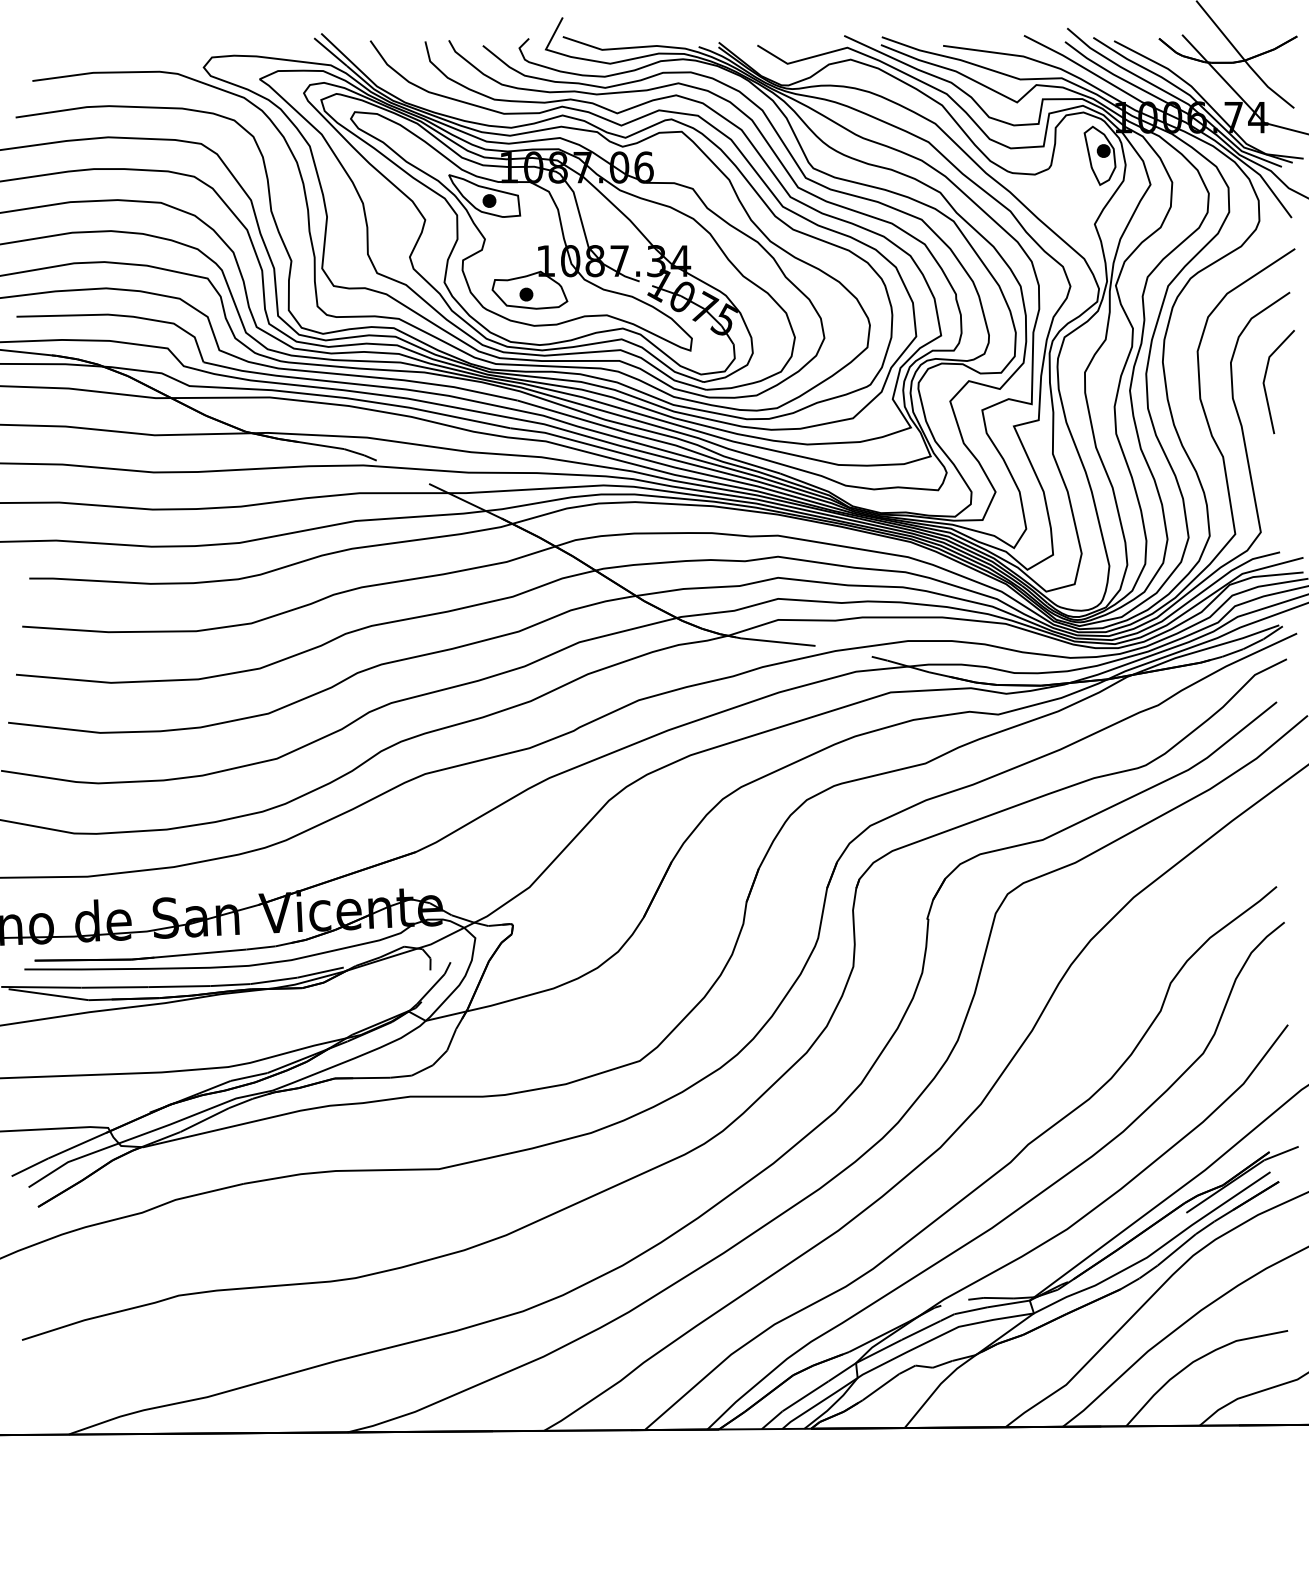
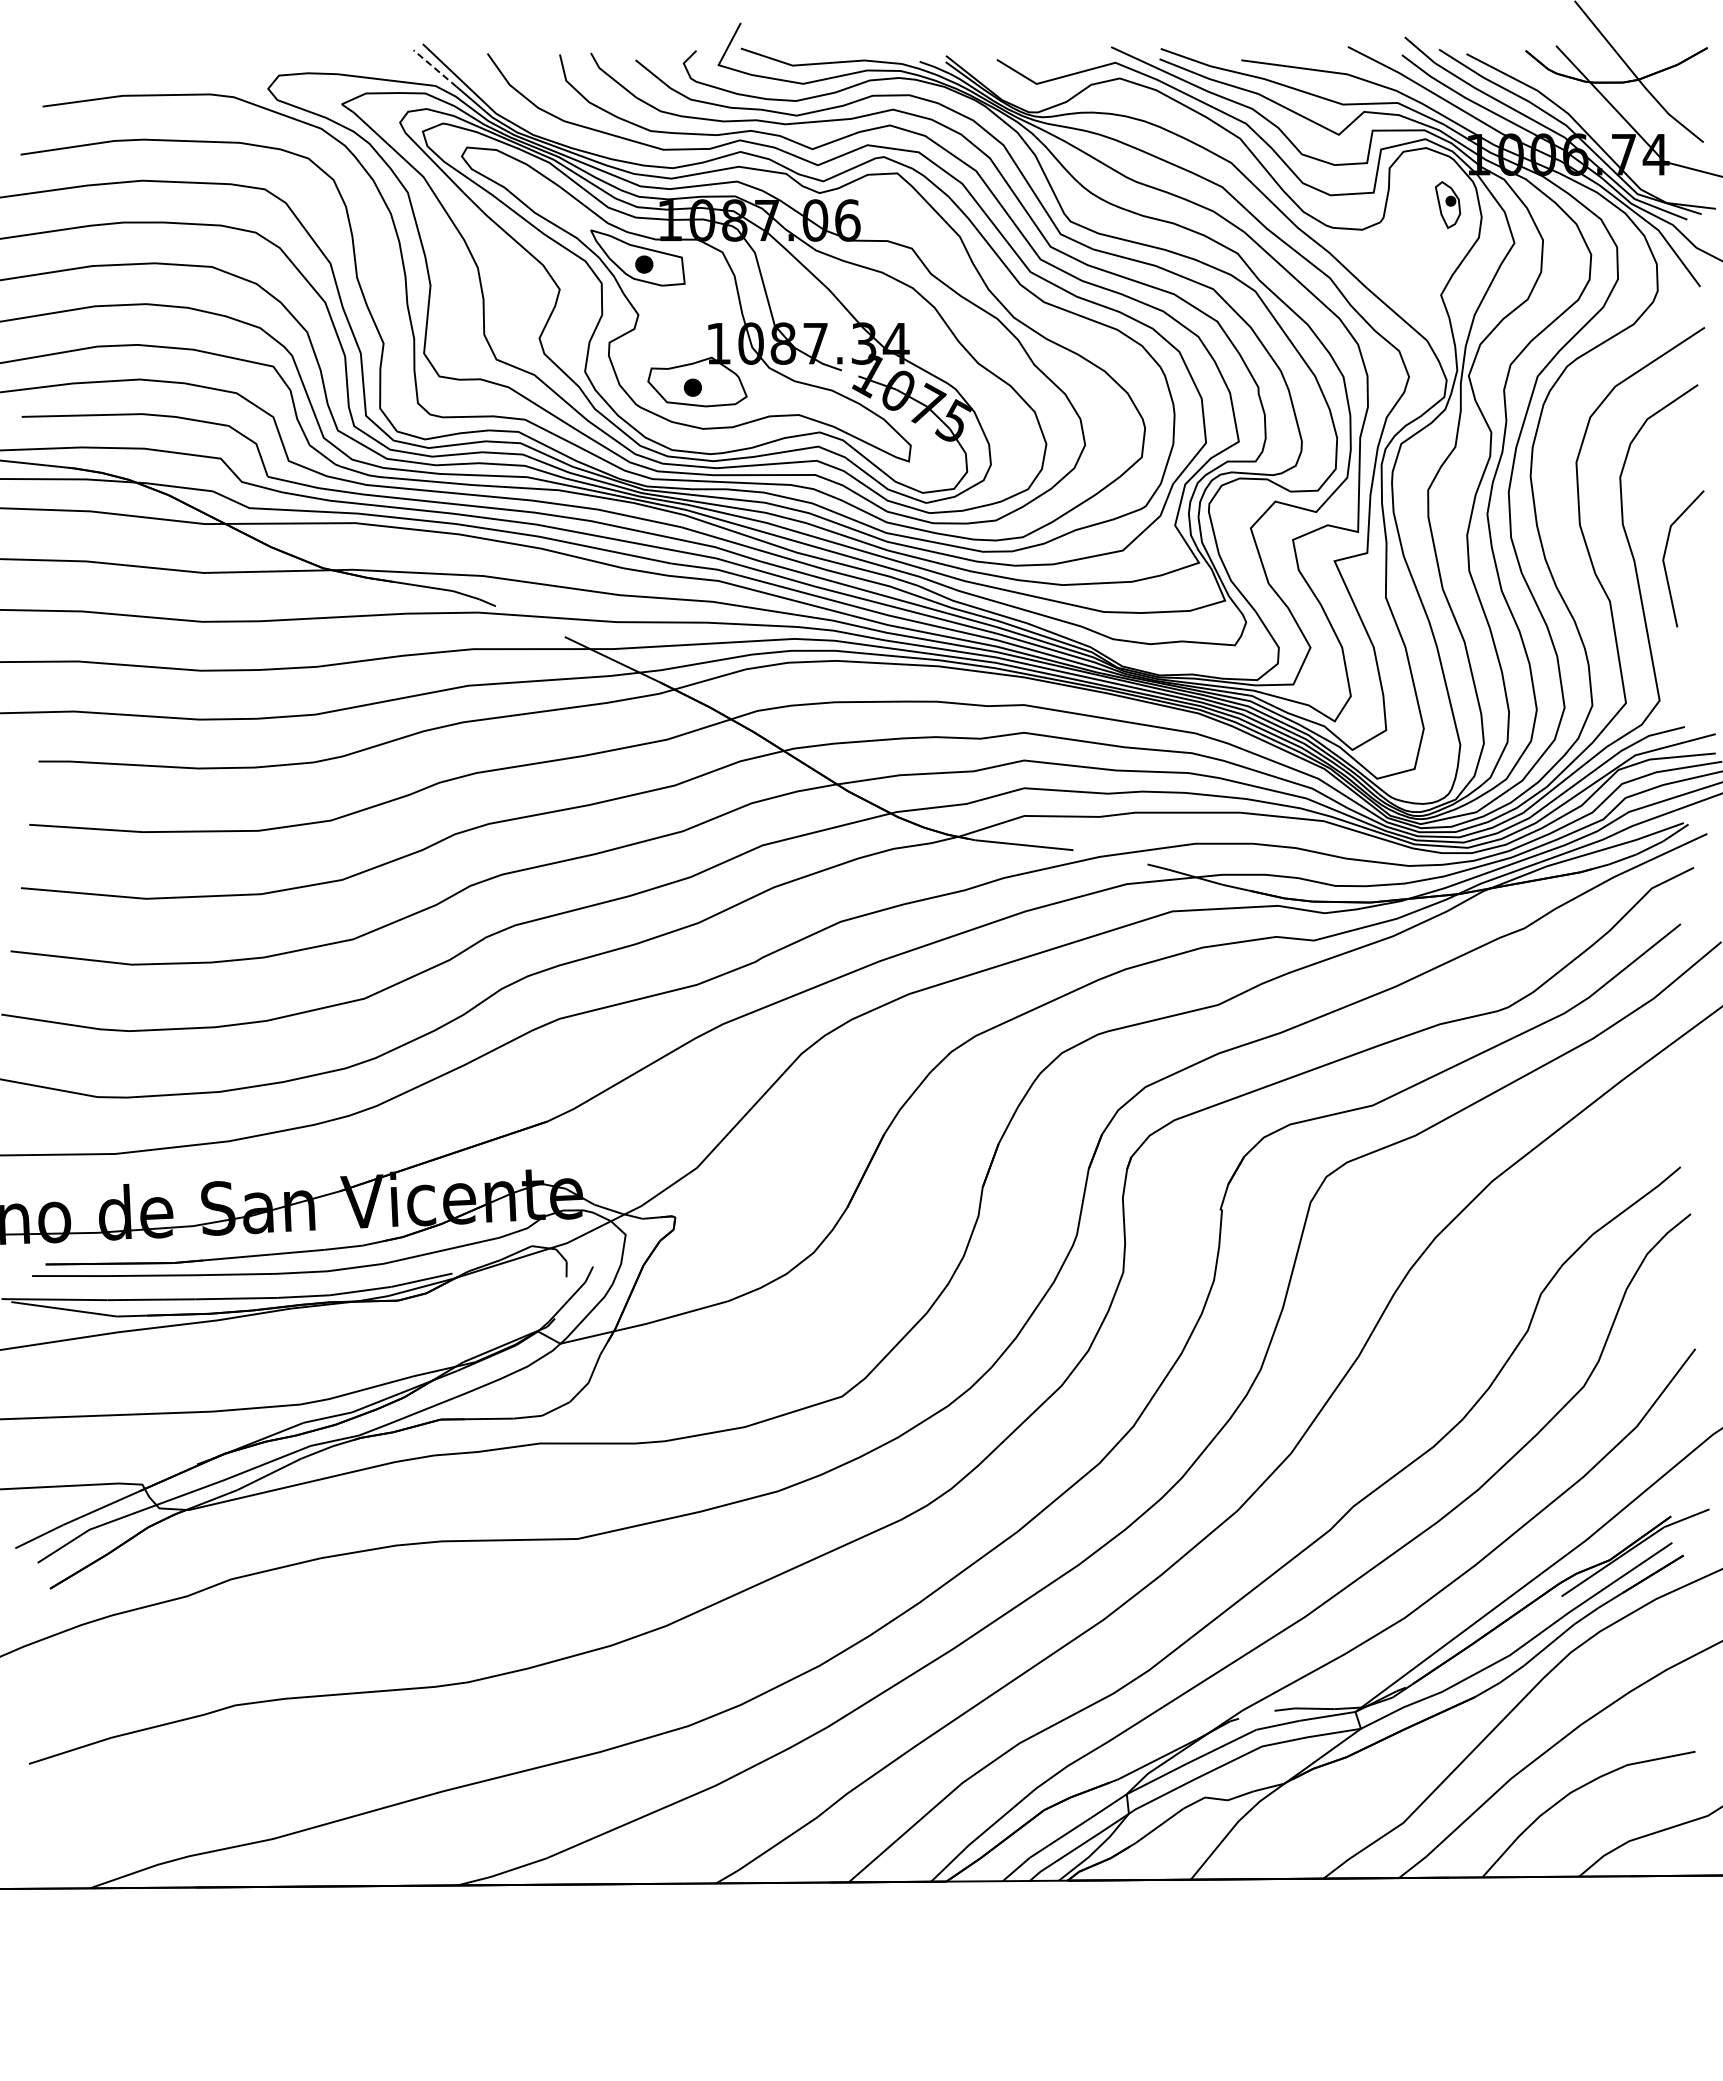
line: (330, 52) -> (434, 68), solid -> dashed
part: (1099, 155) -> (1447, 204), size x0.6
line: (1265, 379) -> (1665, 555), moved

